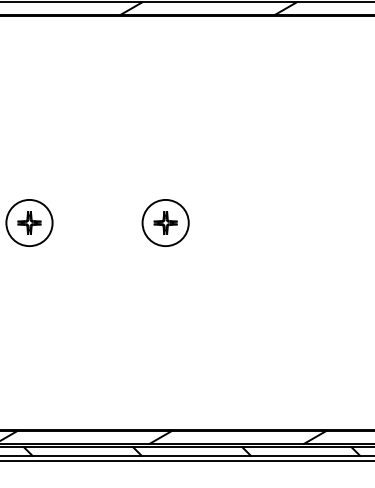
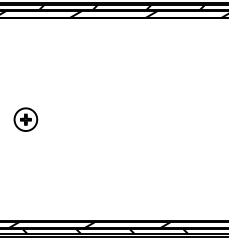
part: (165, 222) -> (92, 119), removed

